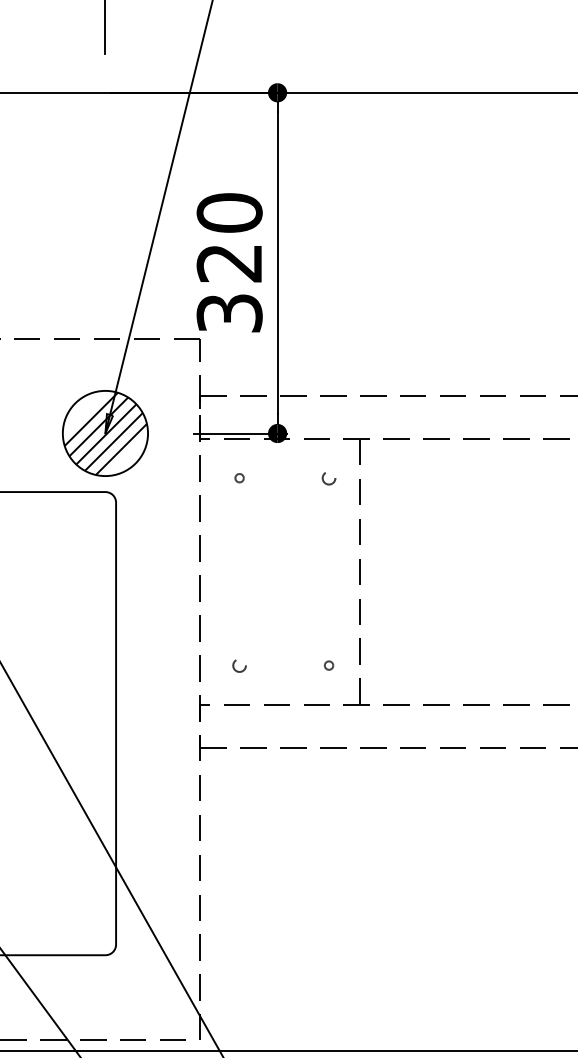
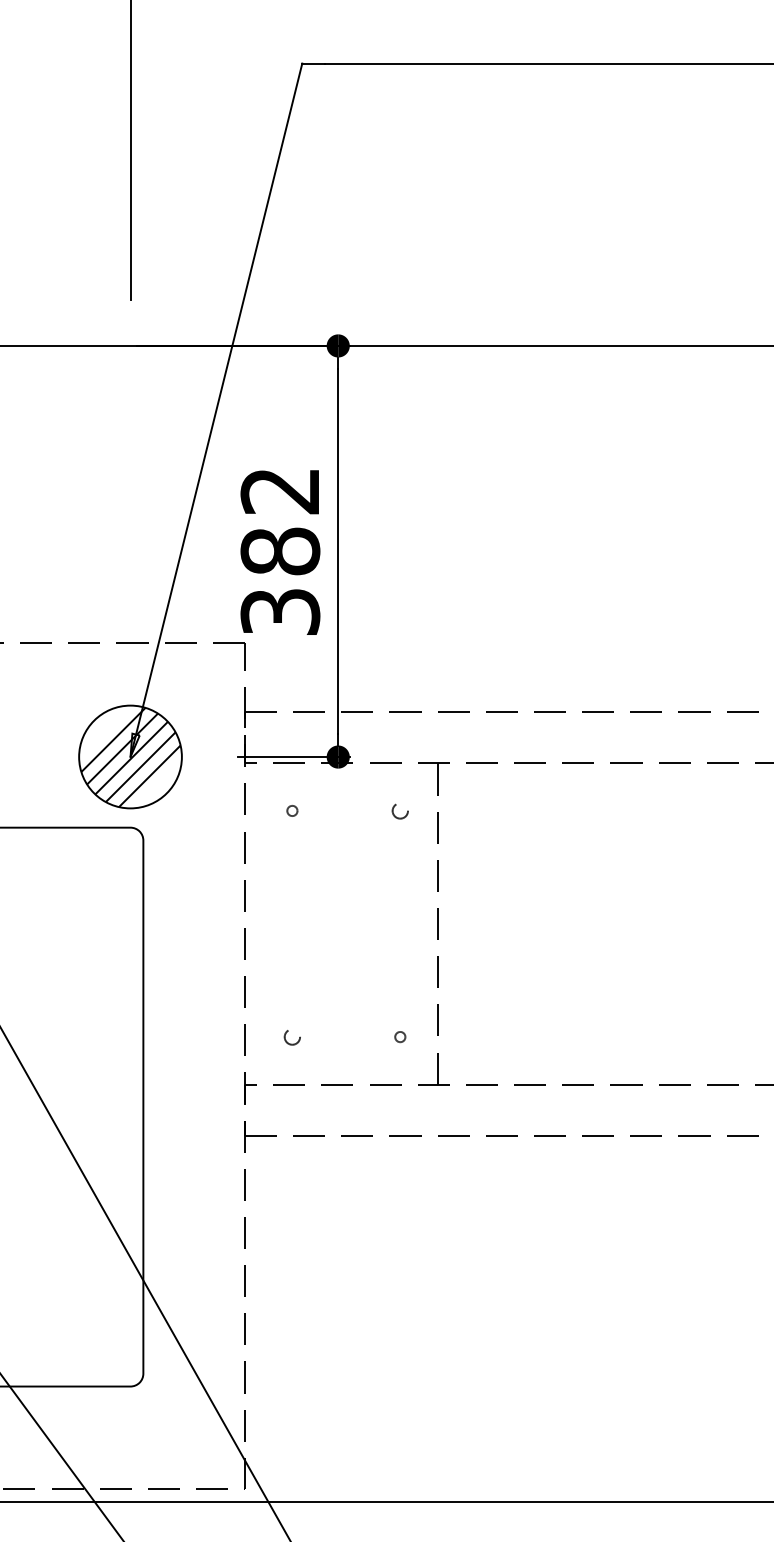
text: (229, 238) -> (280, 521), 320 -> 382

